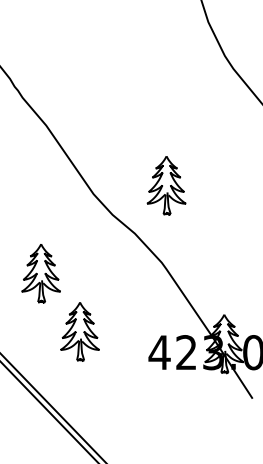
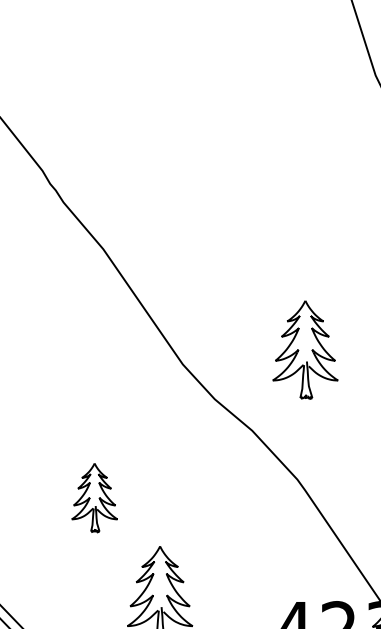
part: (40, 273) -> (93, 497), size x0.7

